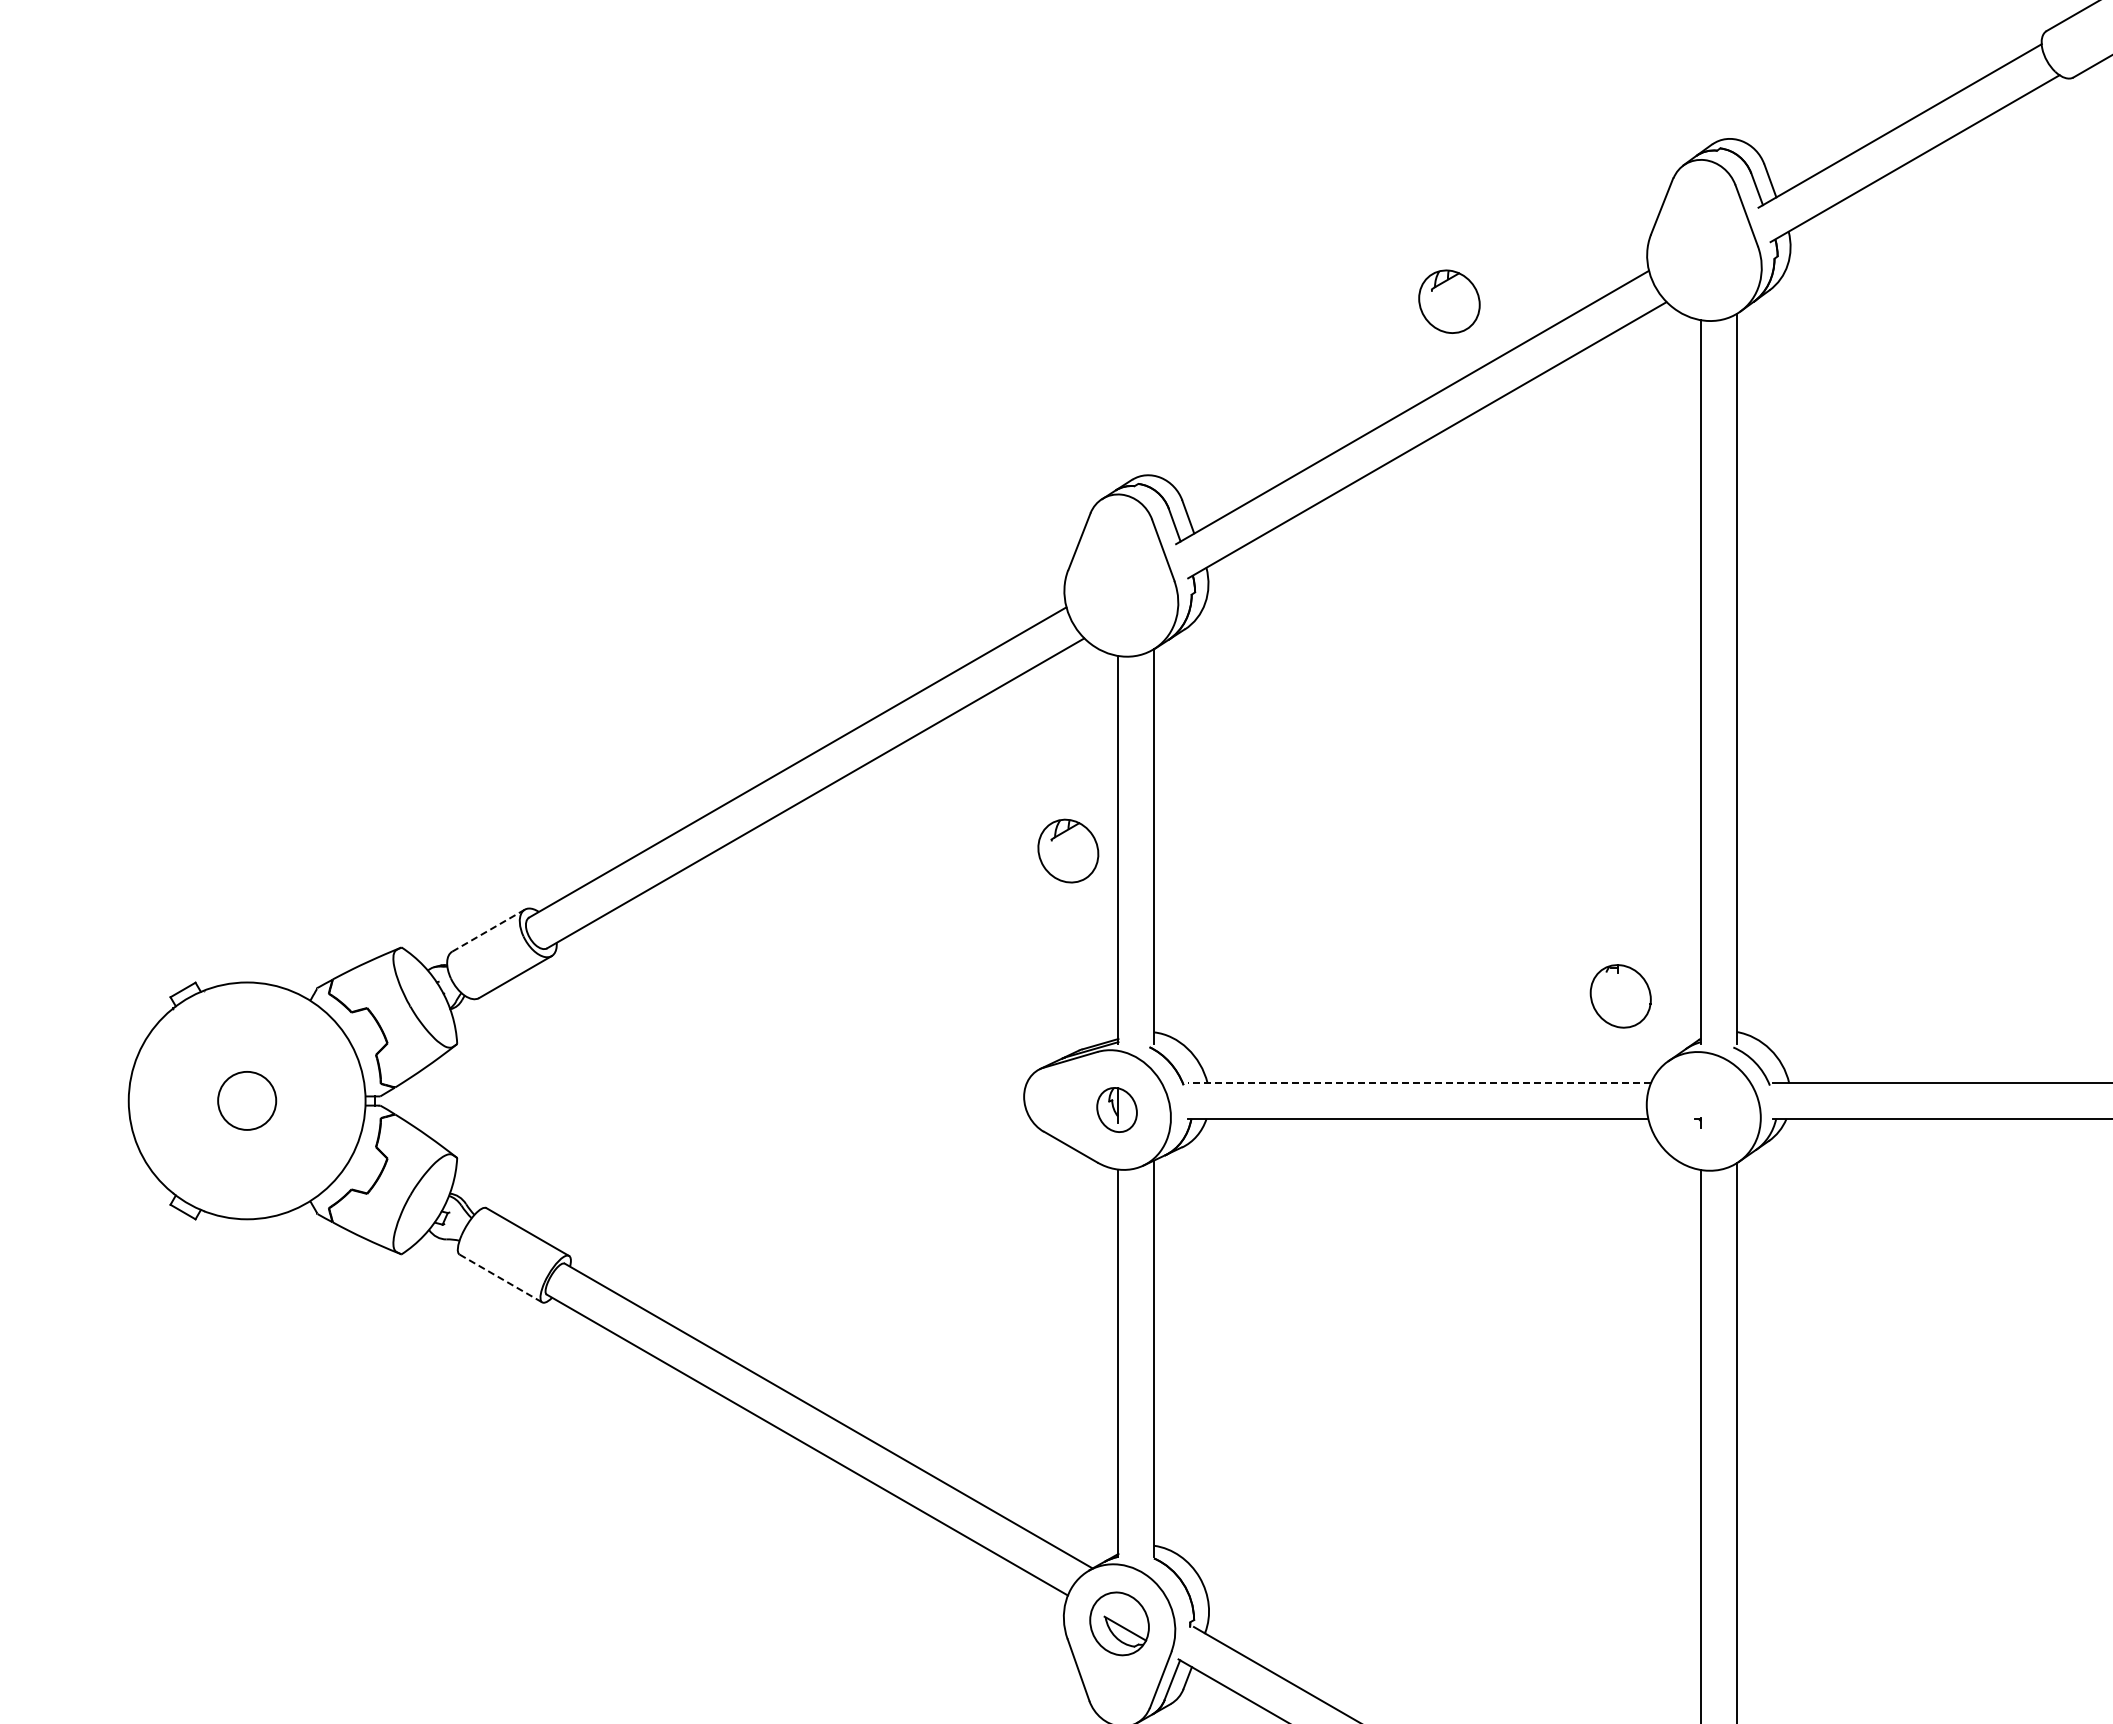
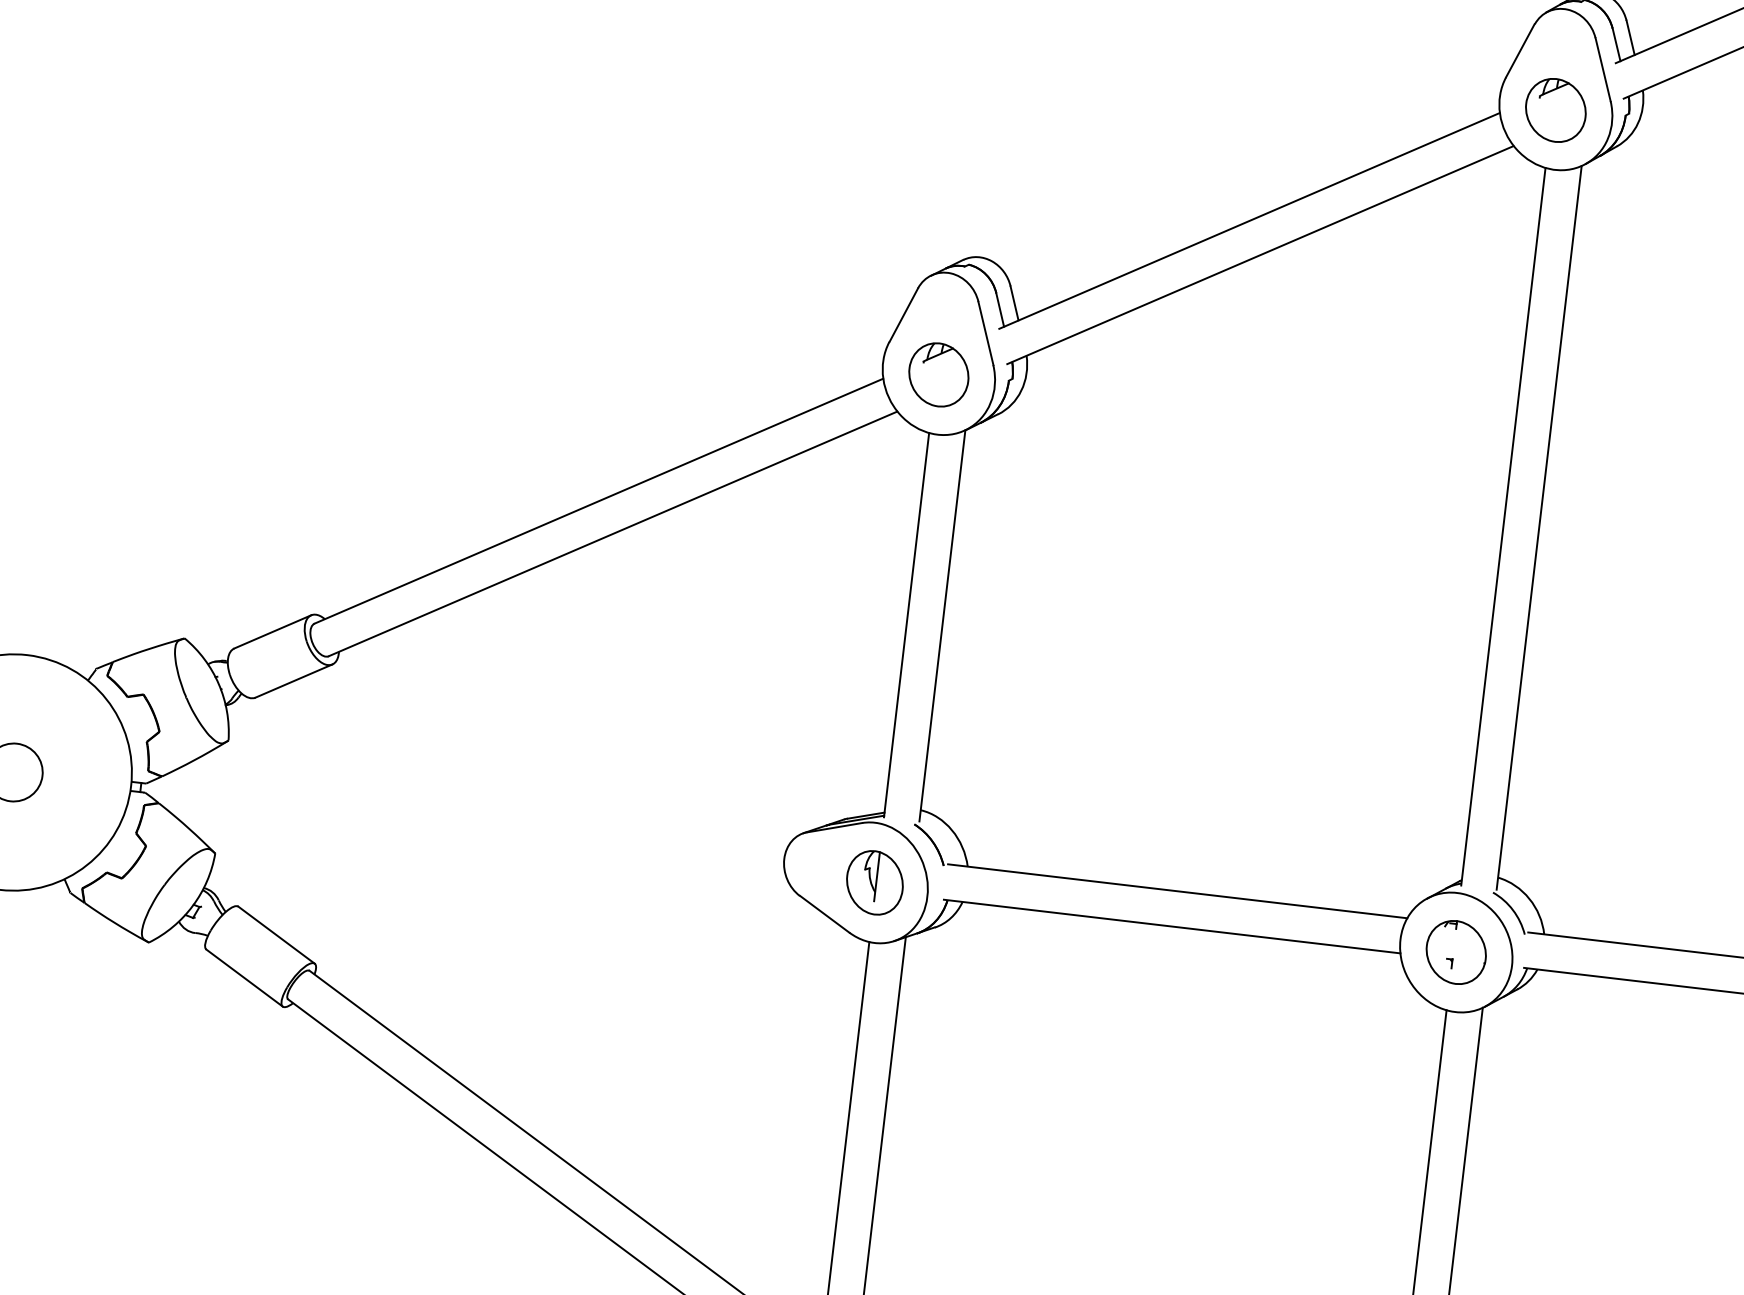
part: (1449, 301) -> (1555, 110), moved
part: (1068, 850) -> (939, 374), moved
line: (488, 930) -> (272, 631), dashed -> solid
part: (1620, 996) -> (1455, 952), moved
line: (1419, 1083) -> (1177, 891), dashed -> solid
part: (1116, 1109) -> (874, 882), size x1.43
line: (500, 1278) -> (244, 978), dashed -> solid

